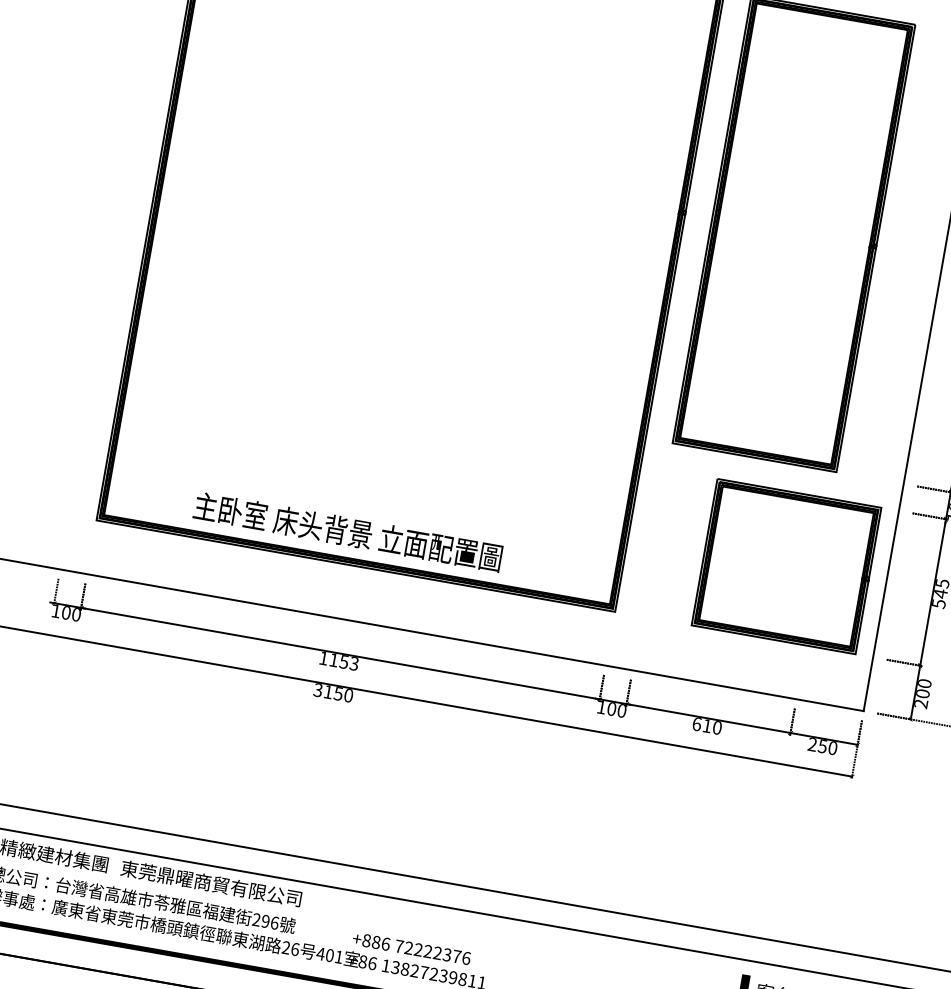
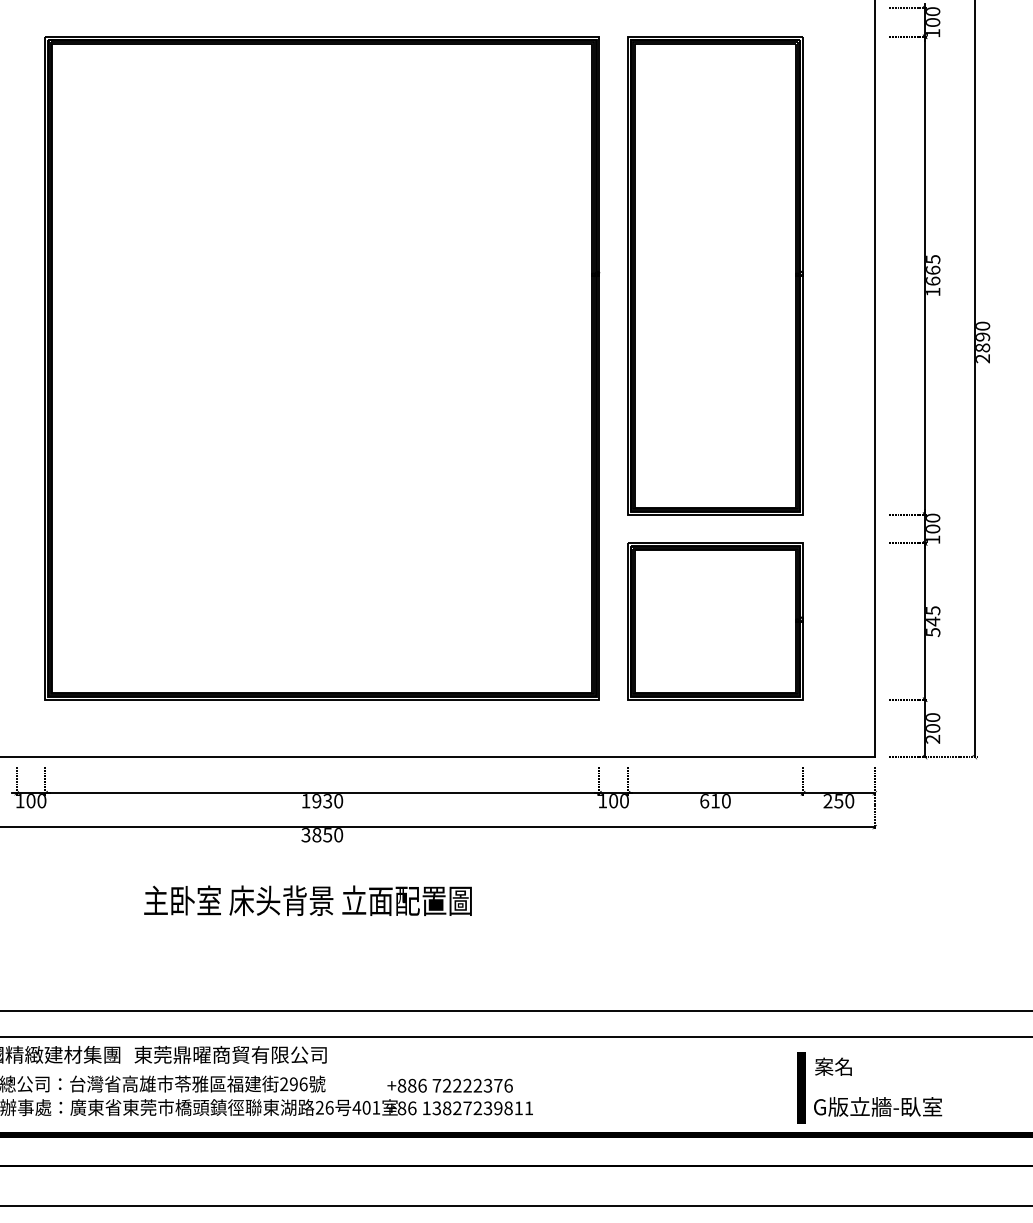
text: (347, 531) -> (307, 900), moved
part: (786, 566) -> (715, 621), moved
text: (343, 662) -> (327, 801), 1153 -> 1930
text: (327, 692) -> (316, 835), 3150 -> 3850

